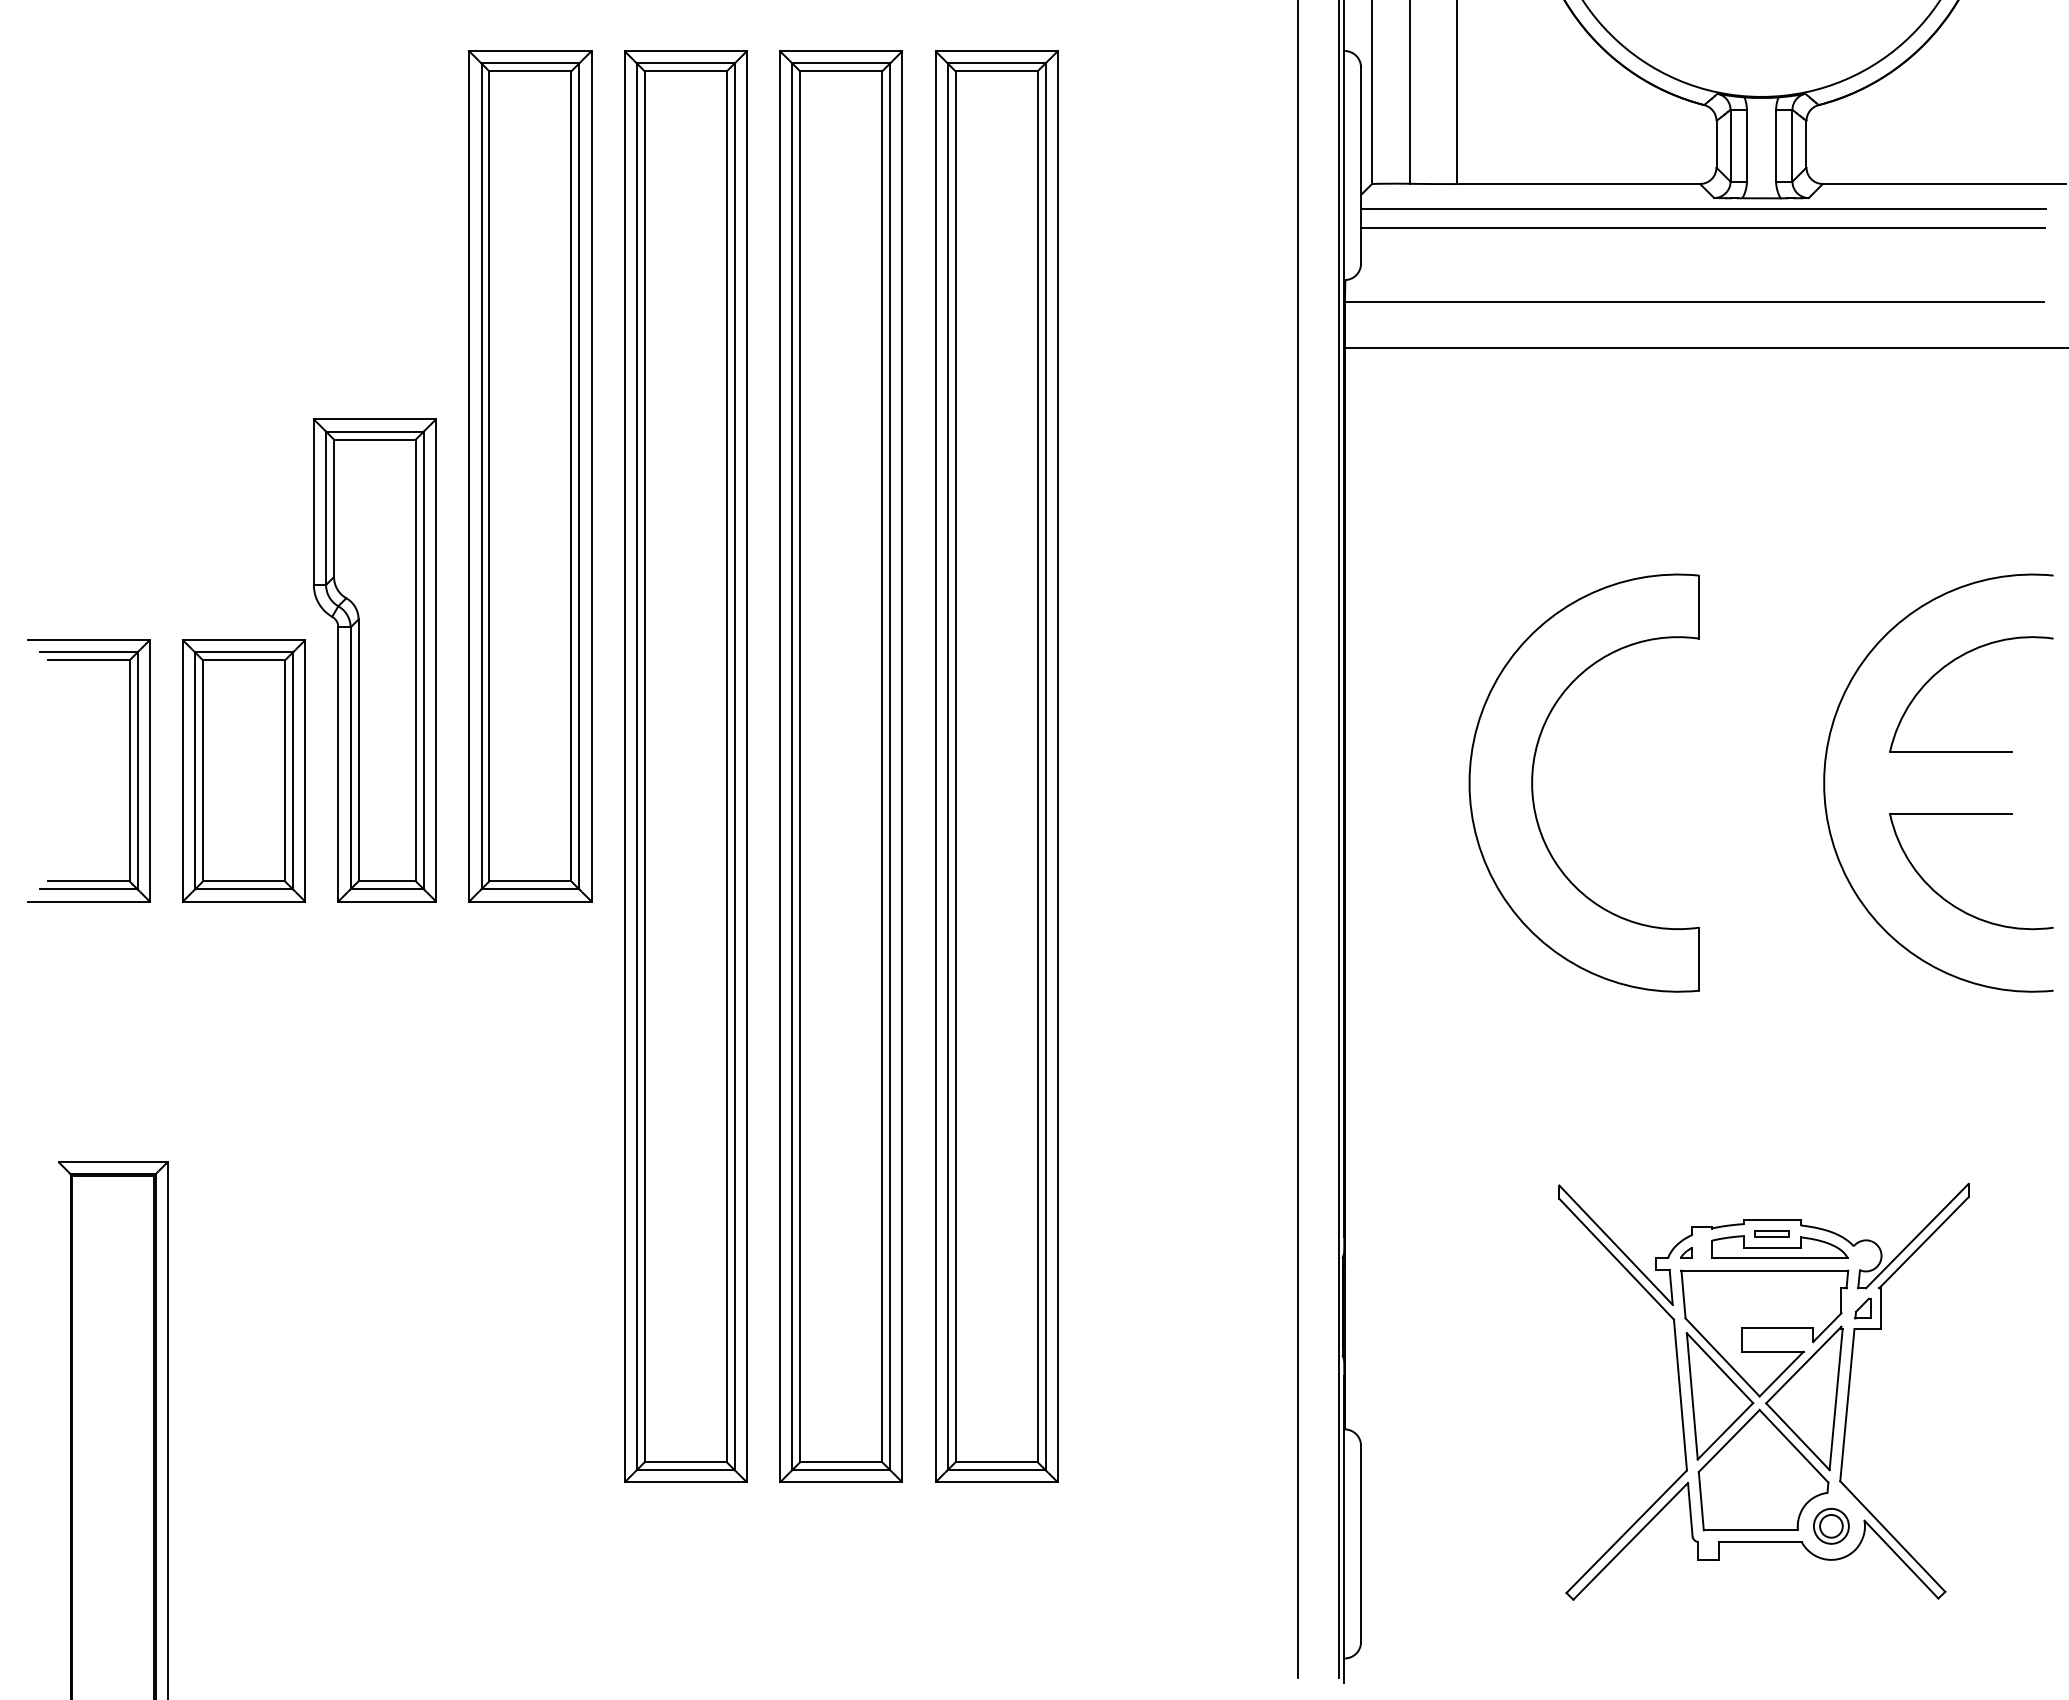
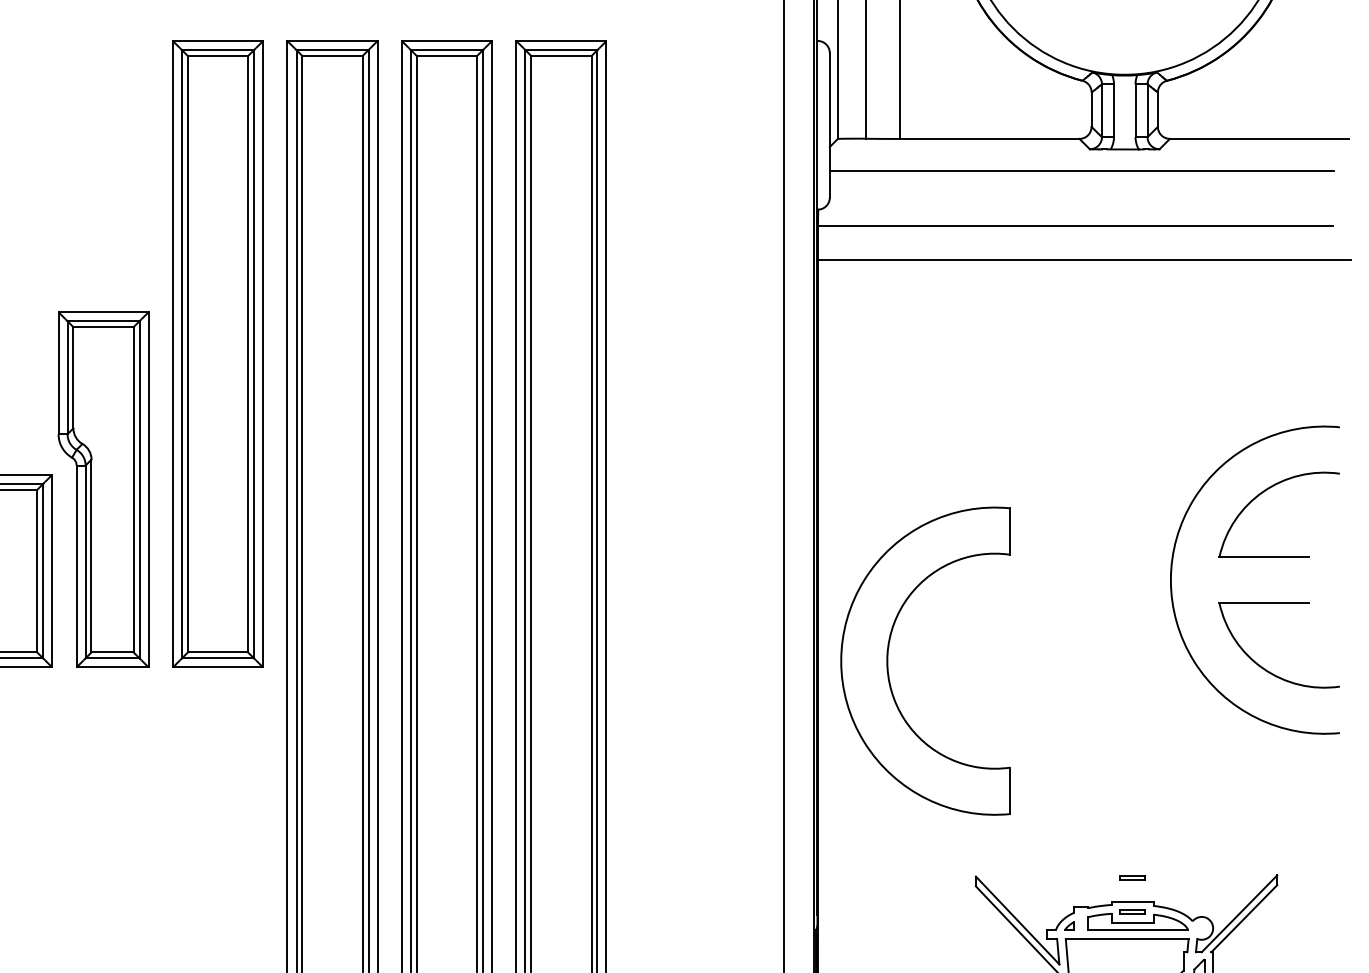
line: (1703, 209) -> (1082, 157), removed
part: (1533, 782) -> (888, 660), moved
part: (1771, 1186) -> (1132, 877), added

